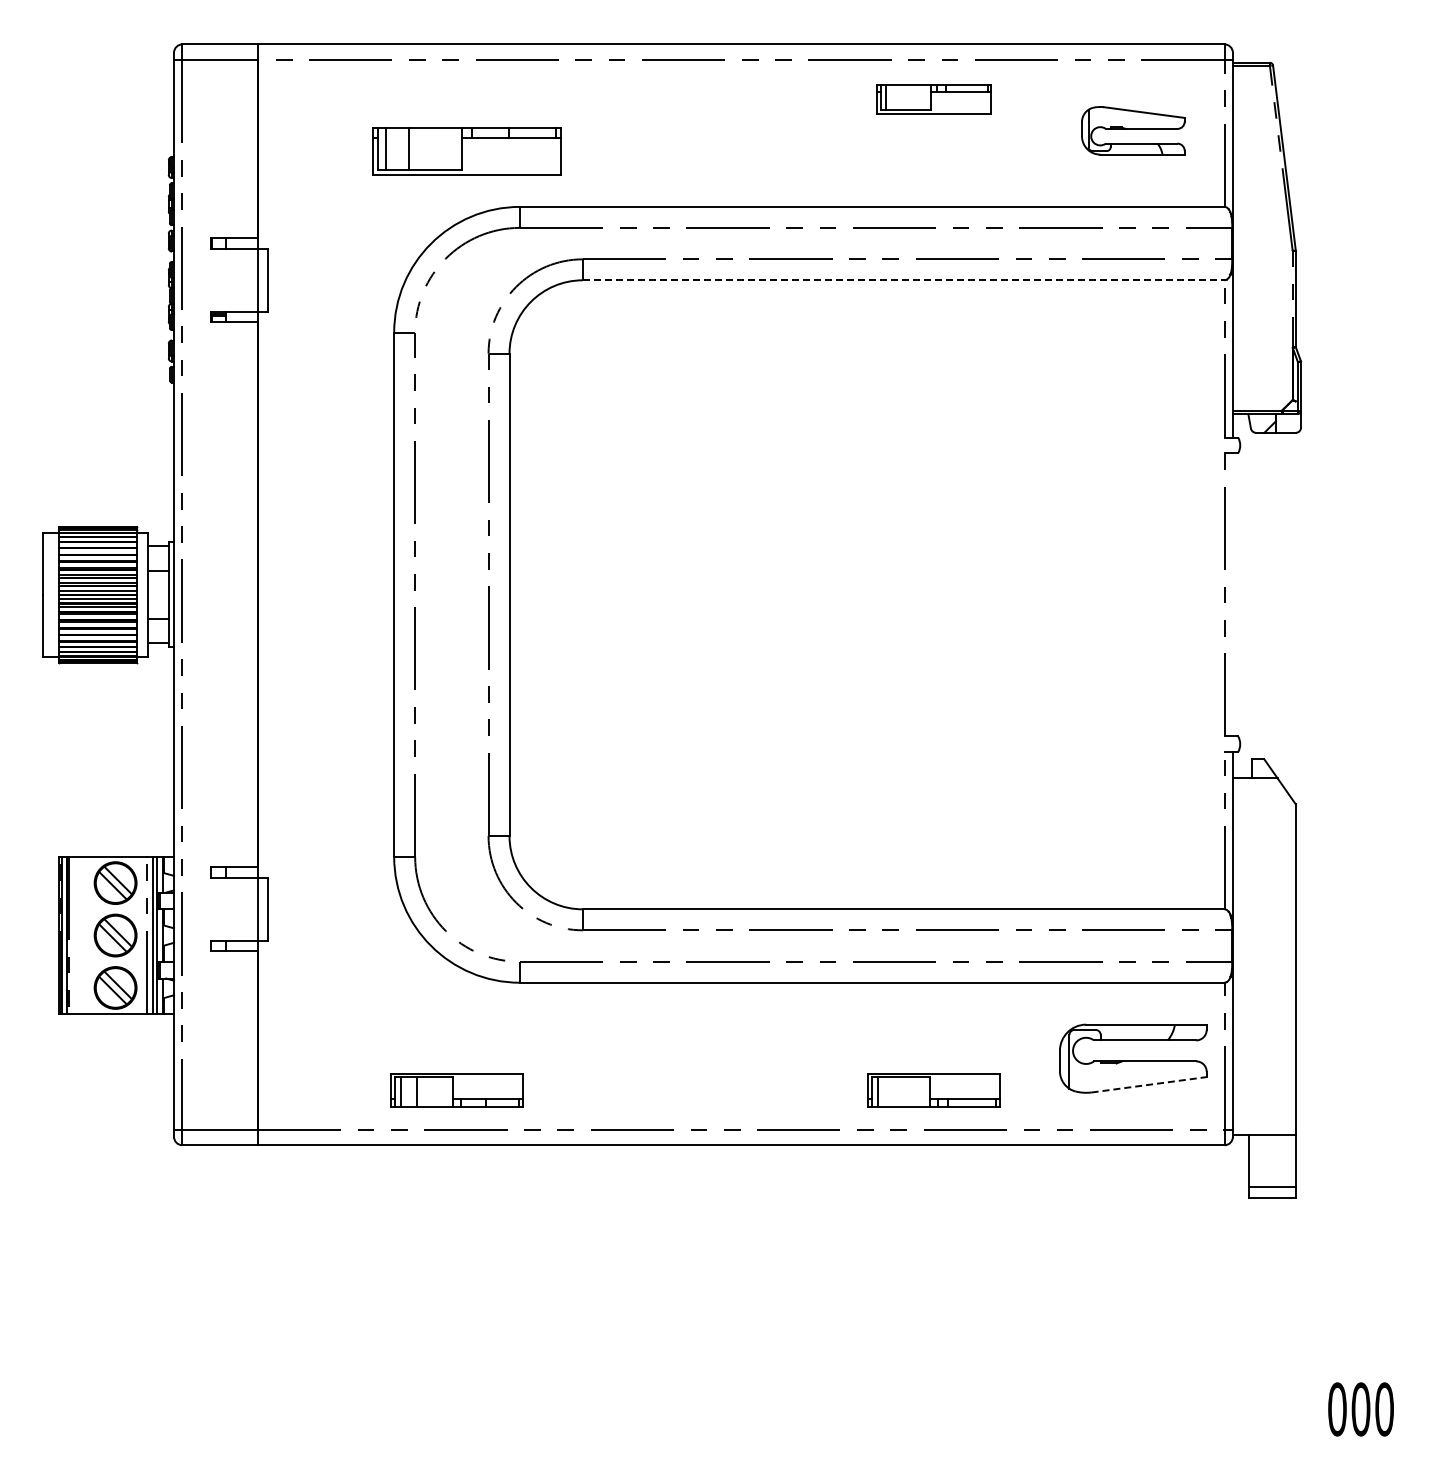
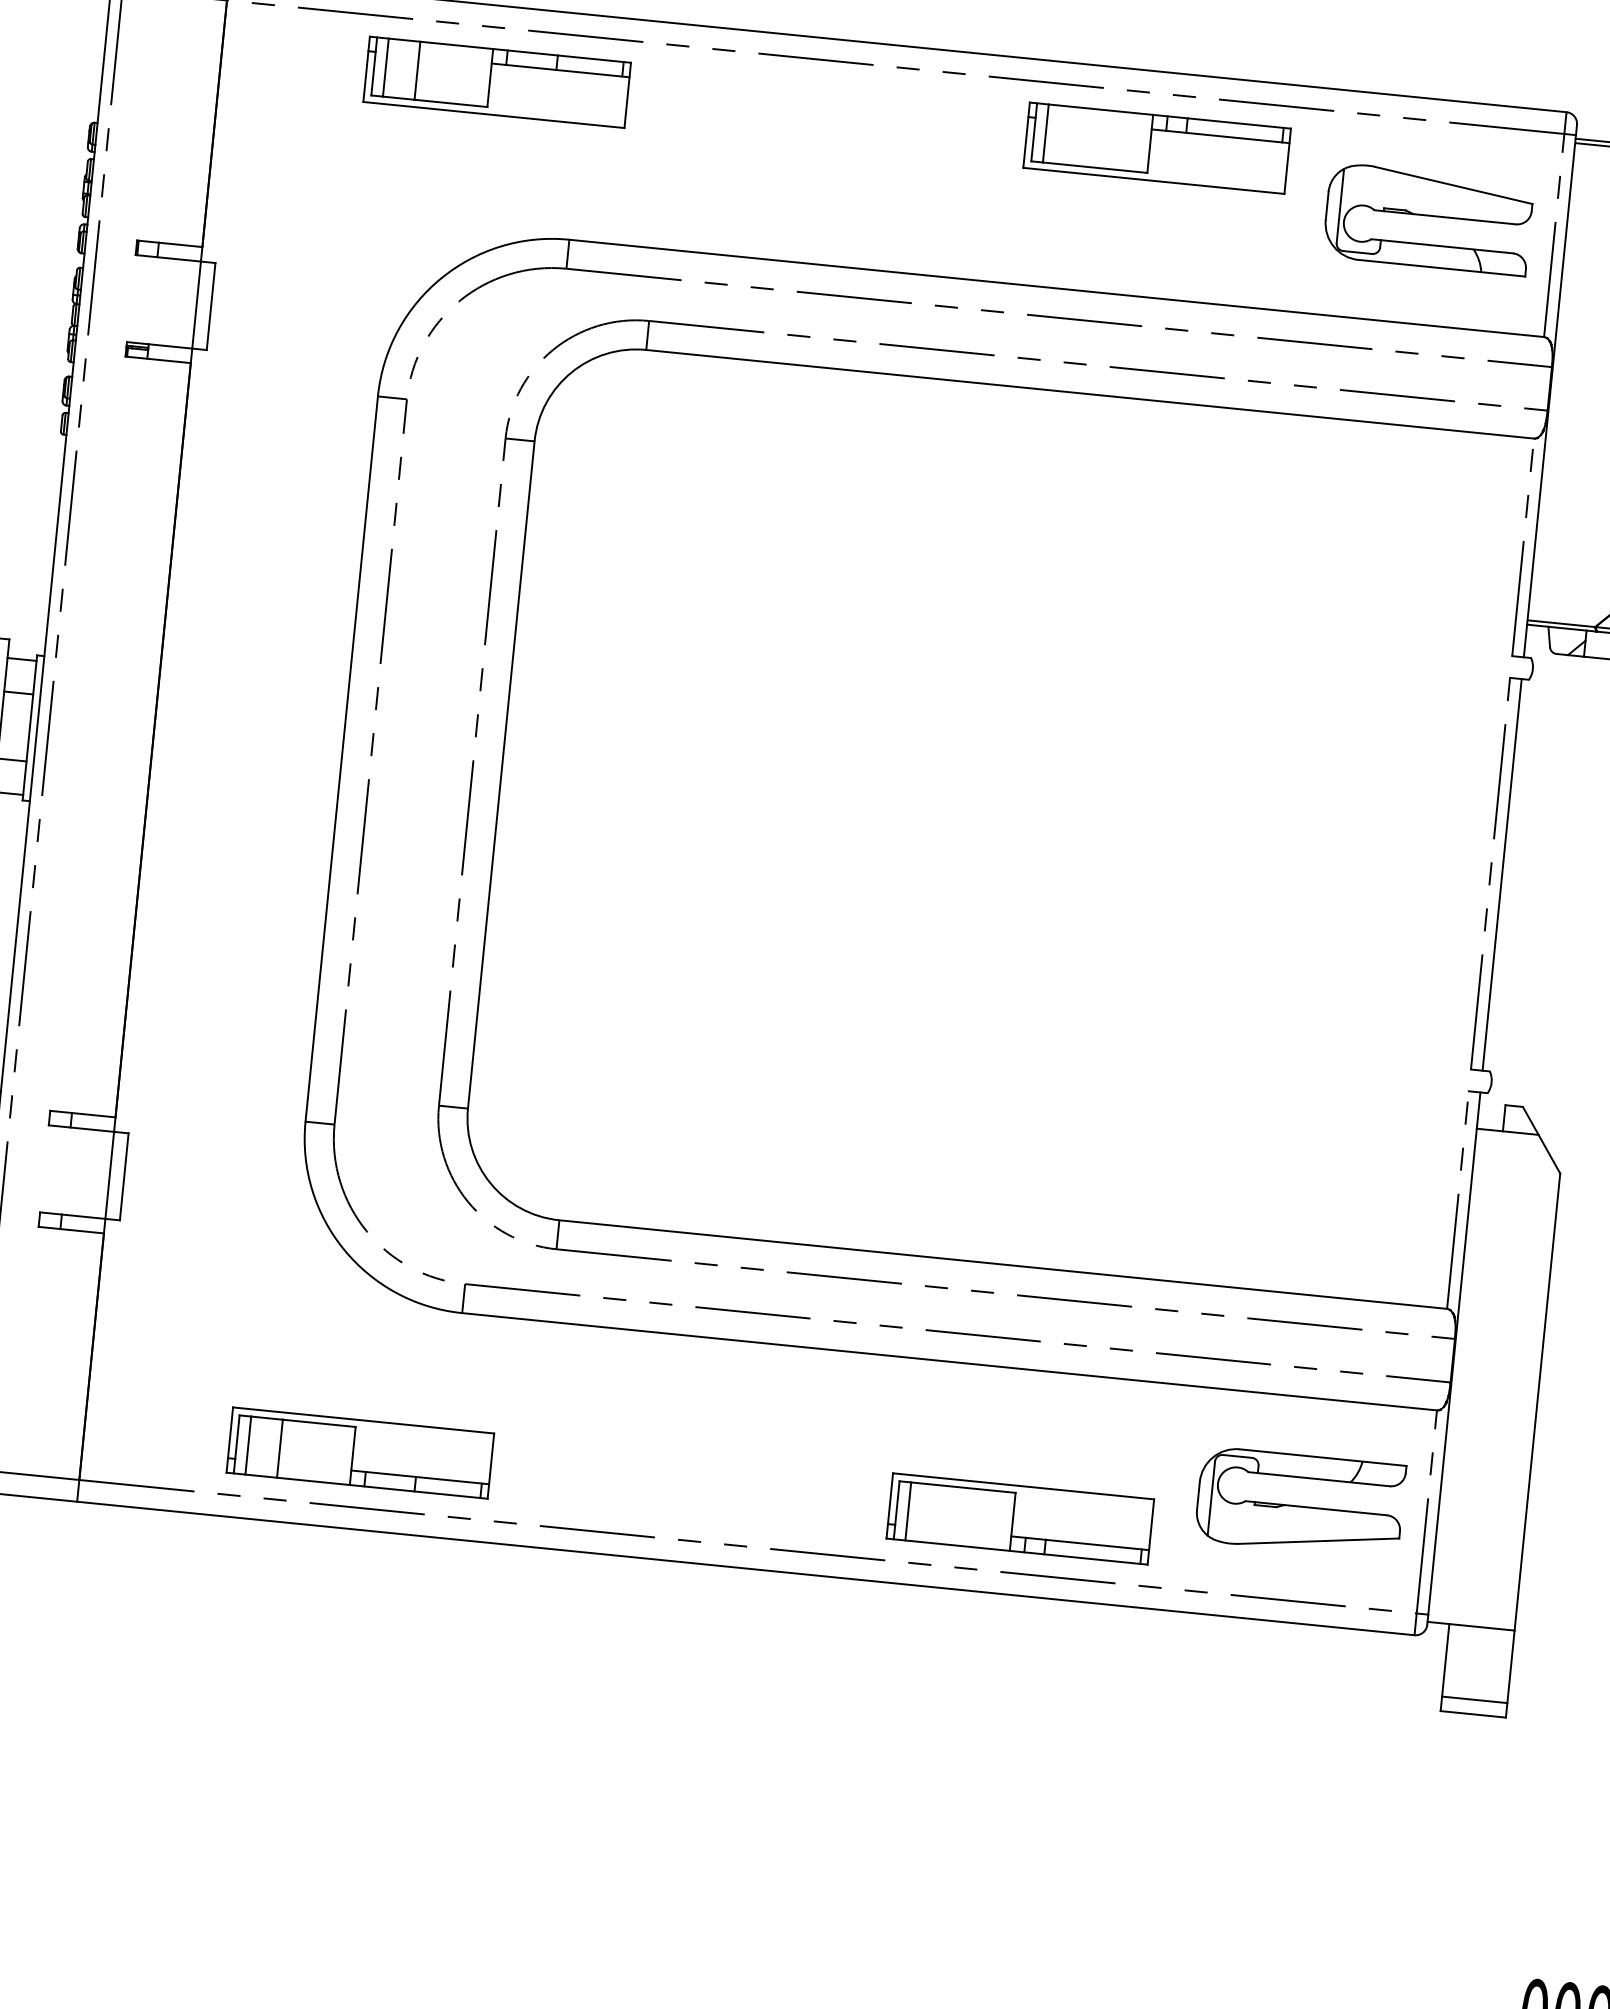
part: (933, 99) -> (1156, 148), size x1.67
part: (1133, 130) -> (1428, 218), size x1.43
part: (466, 151) -> (496, 82), moved
line: (903, 280) -> (1089, 394), dashed -> solid
line: (1232, 594) -> (1501, 874), added
line: (1149, 1084) -> (1319, 1540), dashed -> solid
part: (456, 1090) -> (359, 1453), size x1.43
part: (933, 1090) -> (1019, 1519), size x1.43

